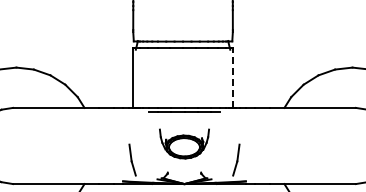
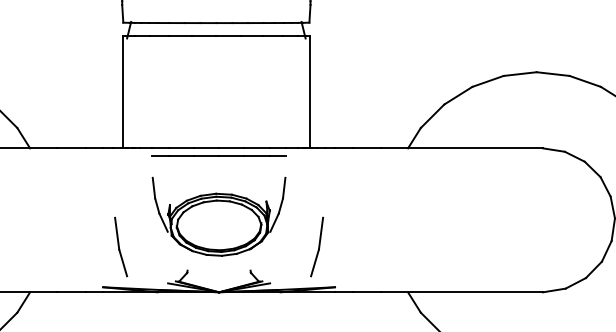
line: (232, 78) -> (309, 92), dashed -> solid
part: (184, 143) -> (219, 215), size x1.43

